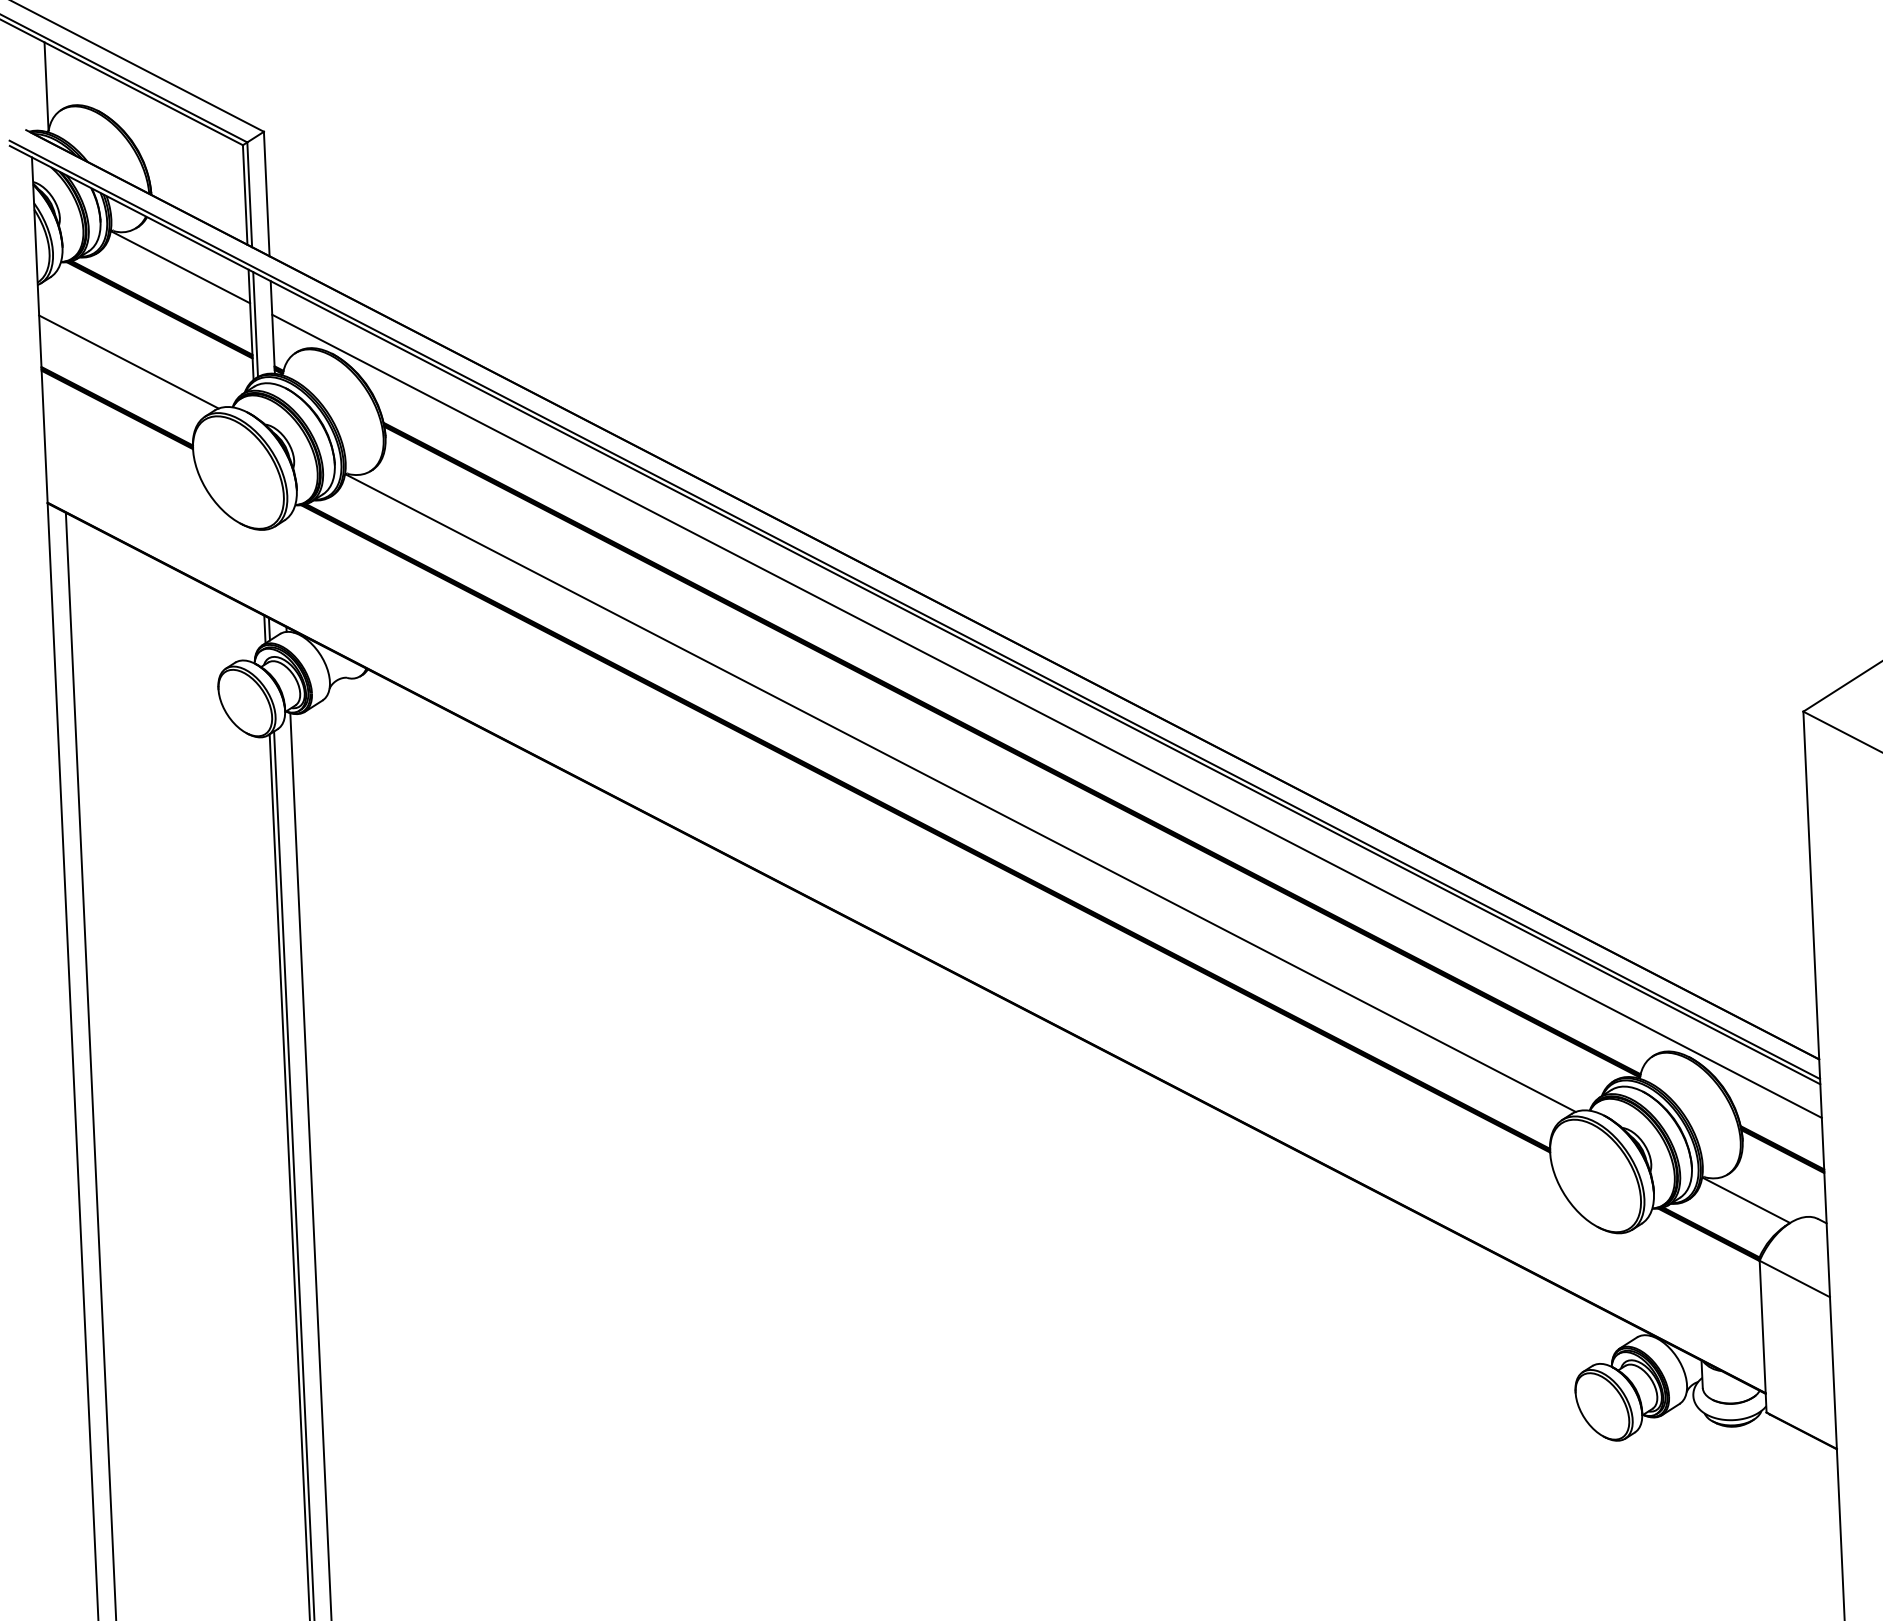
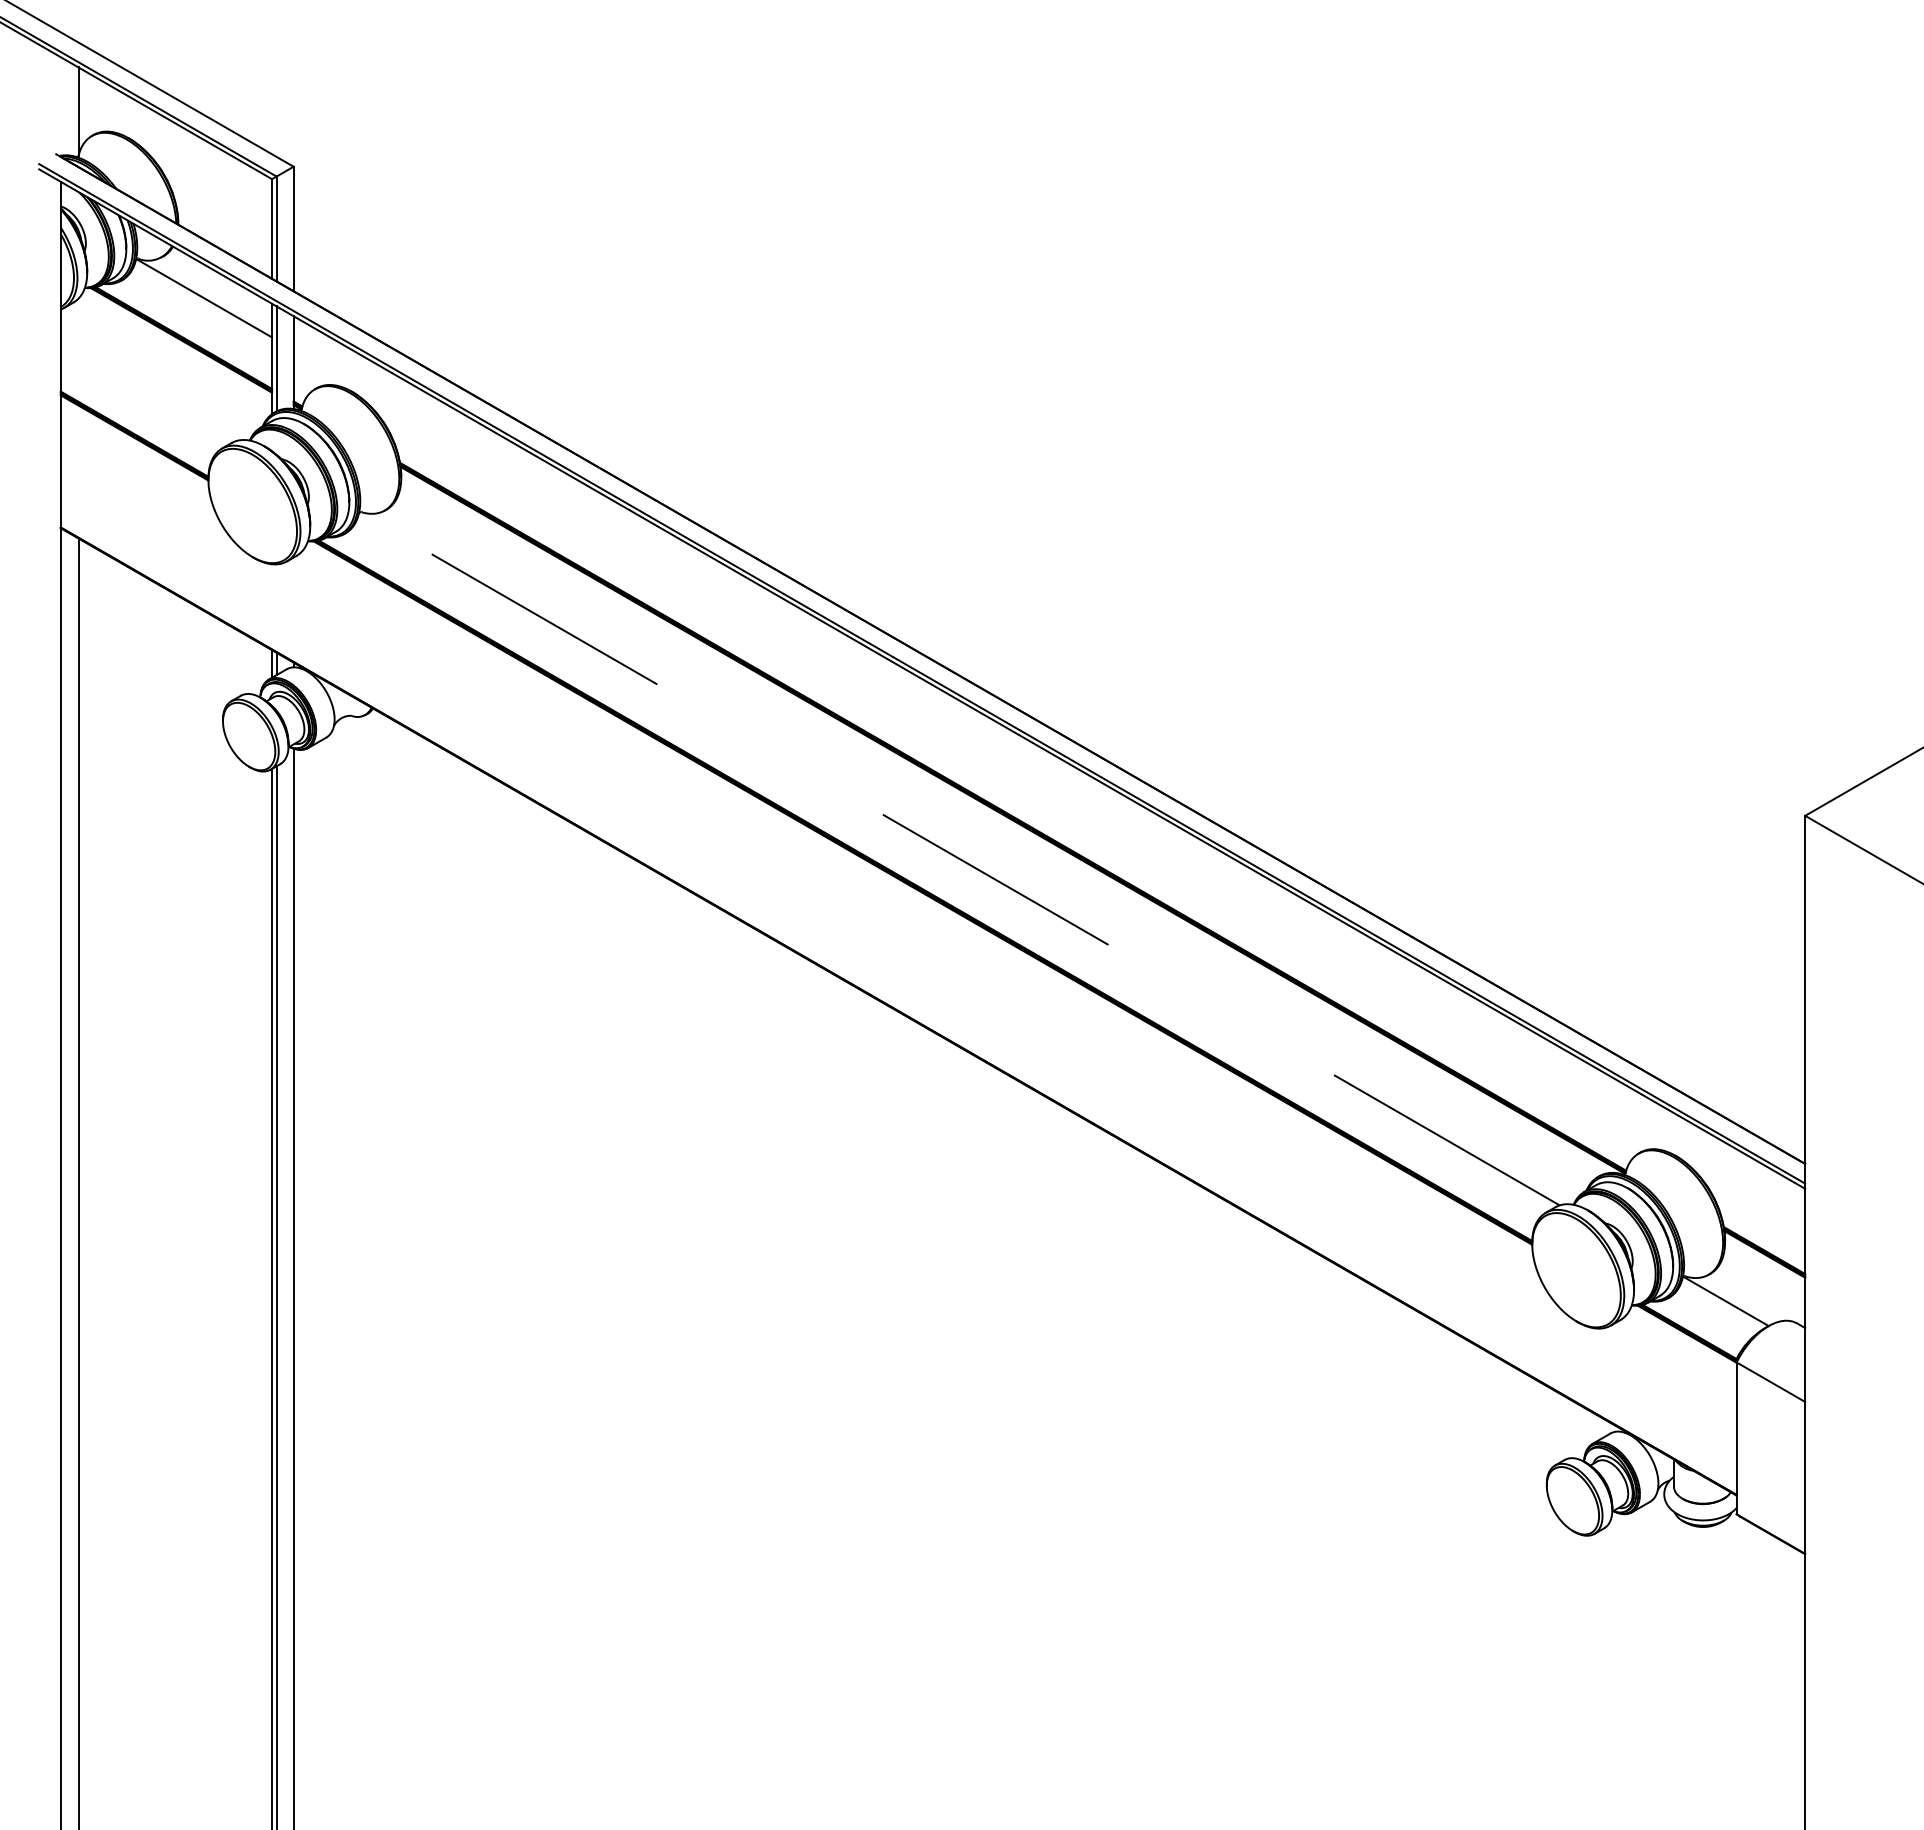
line: (128, 361) -> (147, 390), removed
line: (1047, 715) -> (1049, 785), removed
line: (960, 793) -> (959, 859), solid -> dashed

